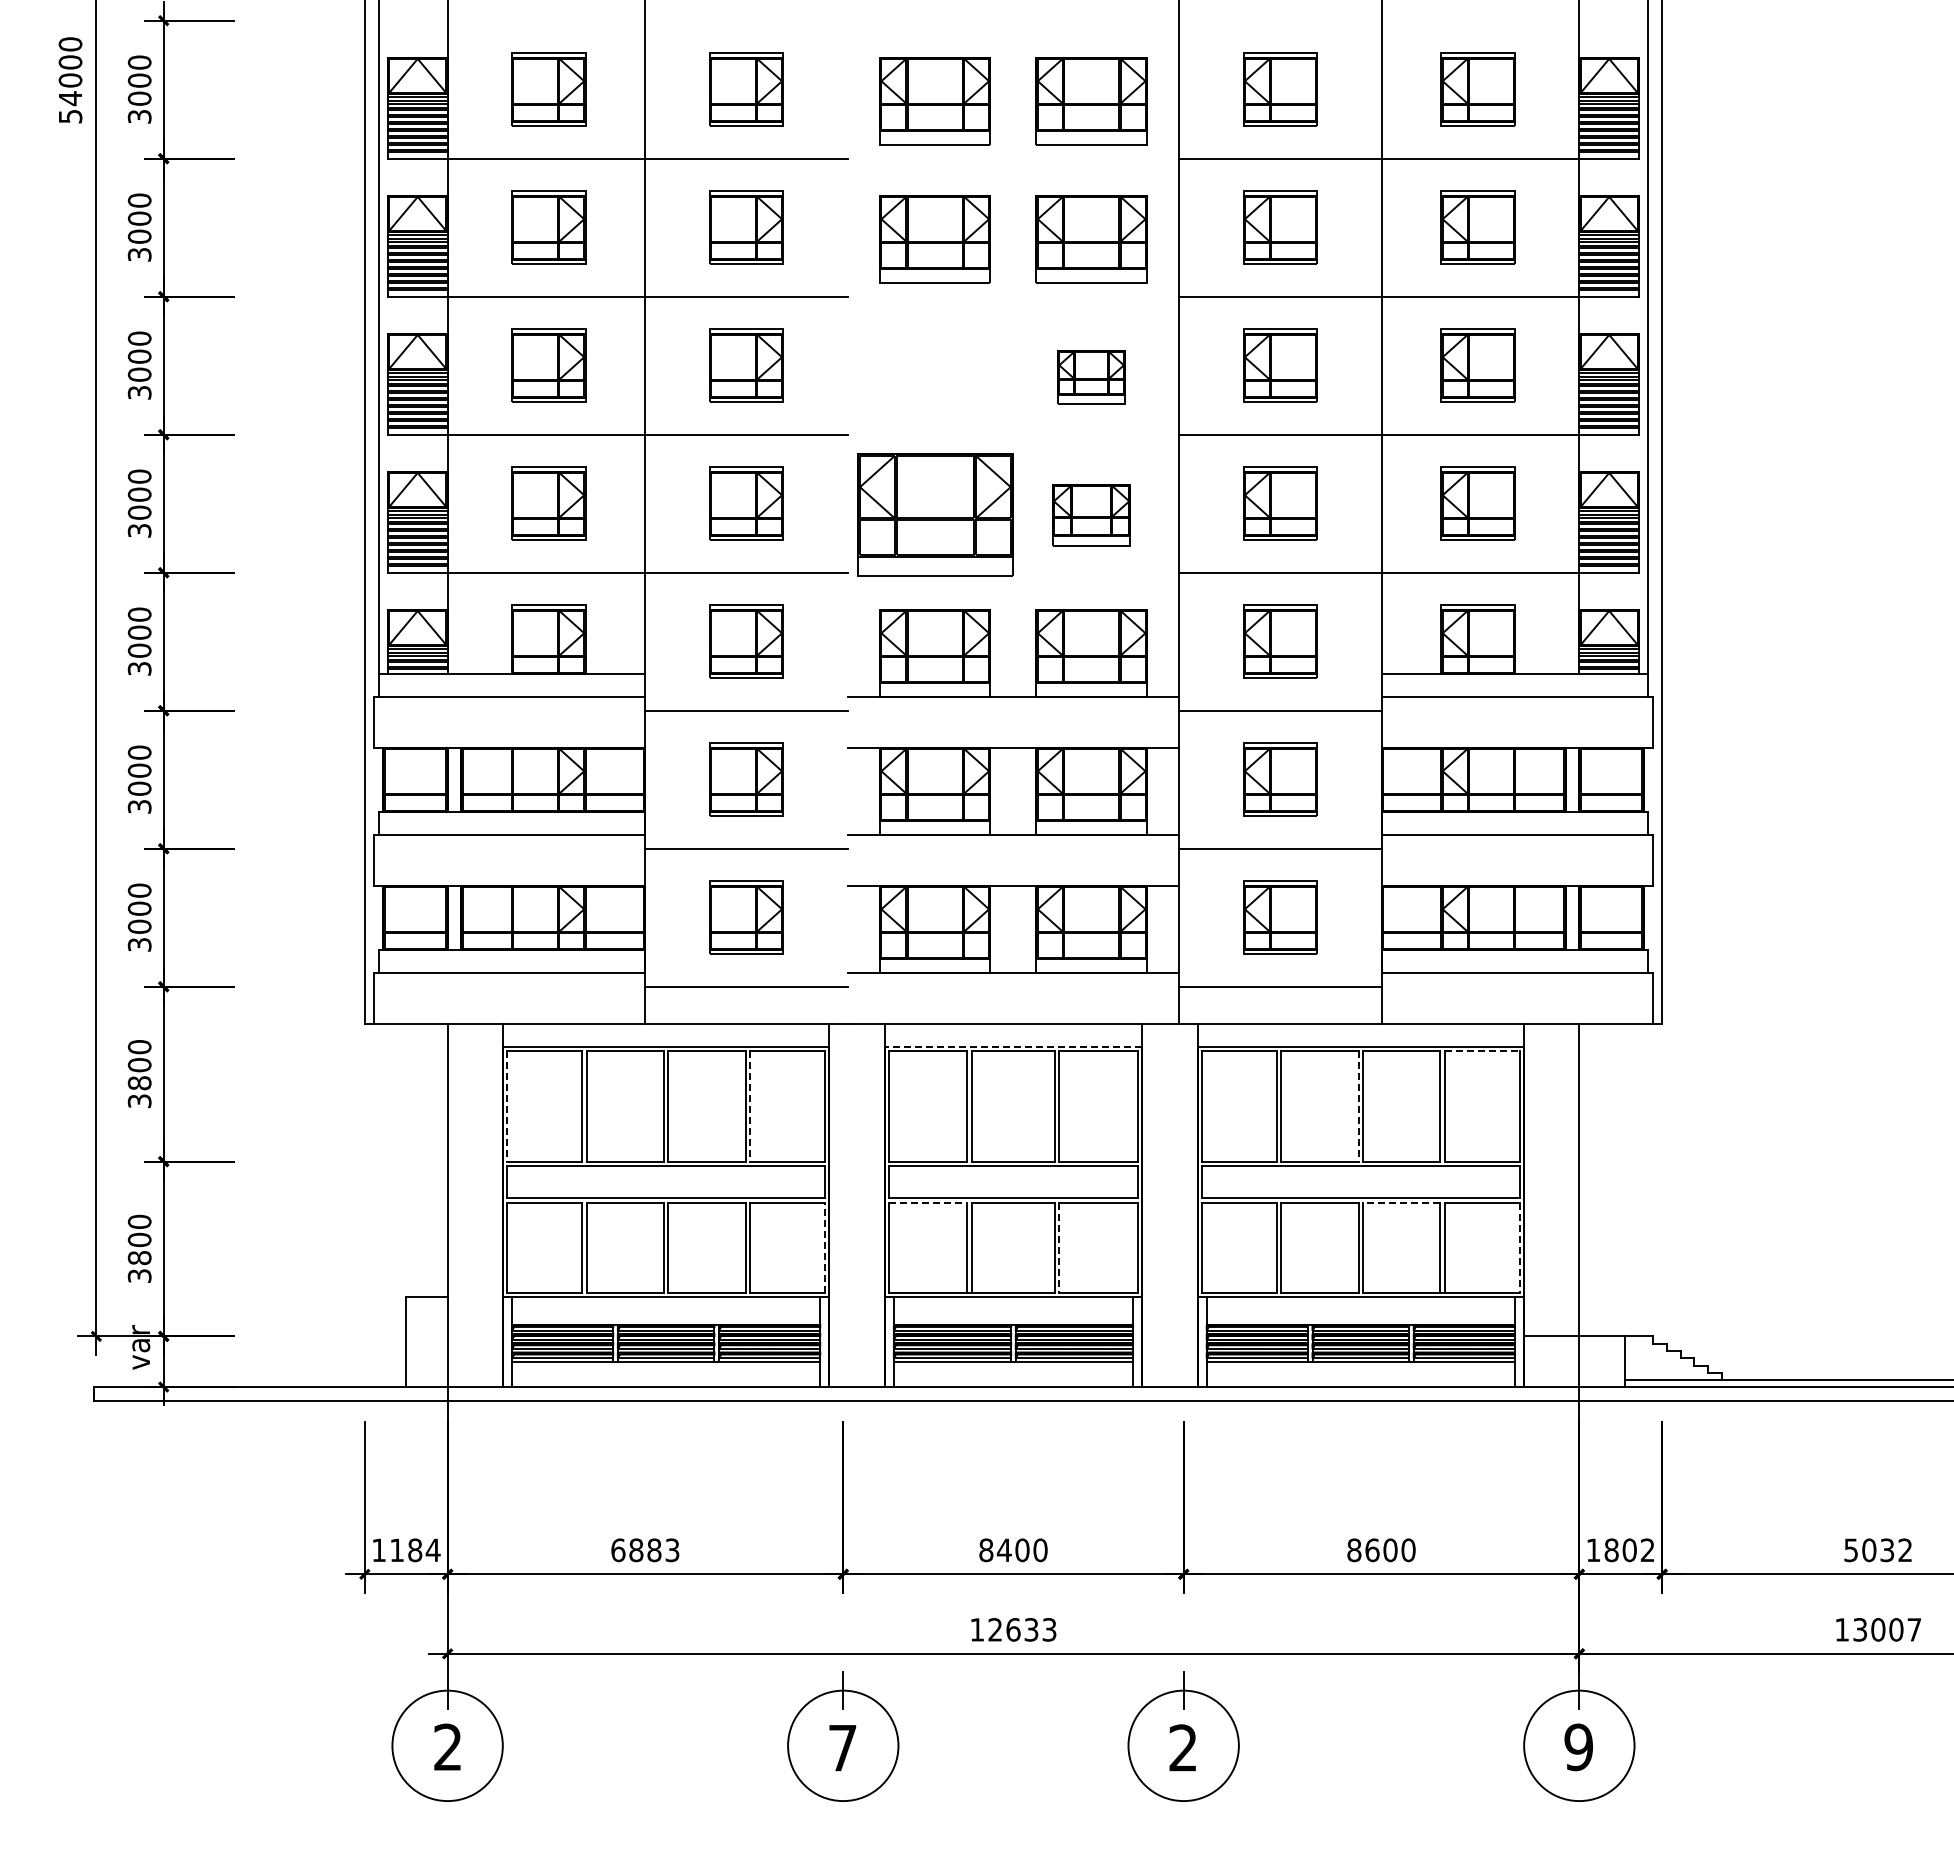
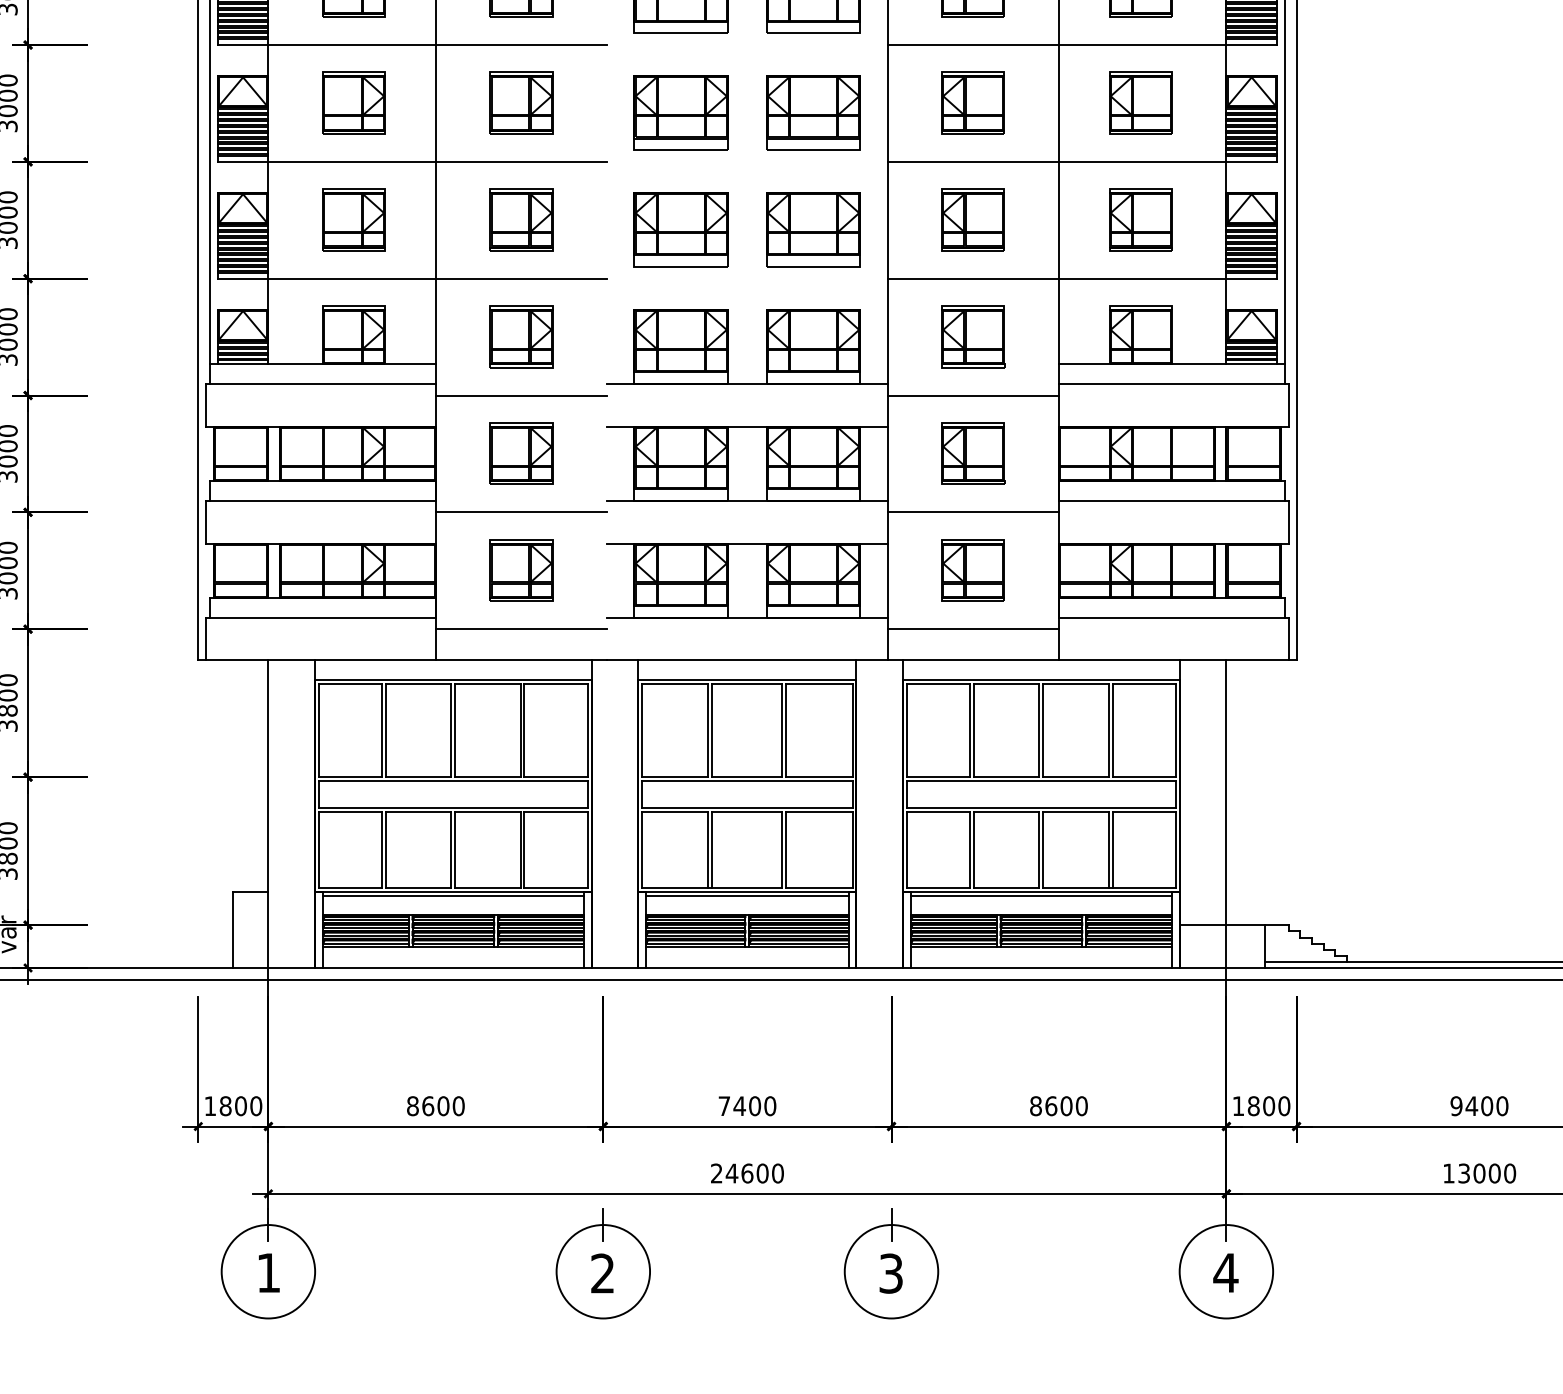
part: (934, 377) -> (680, 113), added
part: (1091, 377) -> (813, 113), size x1.67
part: (934, 515) -> (680, 230), size x0.71
part: (1091, 515) -> (813, 230), size x1.43
line: (1013, 1046) -> (747, 679), dashed -> solid
line: (1482, 1051) -> (1144, 683), dashed -> solid
line: (507, 1106) -> (319, 730), dashed -> solid
line: (750, 1106) -> (524, 730), dashed -> solid
line: (1358, 1106) -> (1039, 730), dashed -> solid
line: (928, 1203) -> (675, 812), dashed -> solid
line: (1401, 1203) -> (1075, 812), dashed -> solid
line: (824, 1247) -> (587, 849), dashed -> solid
line: (1059, 1247) -> (786, 849), dashed -> solid
line: (1519, 1247) -> (1175, 849), dashed -> solid
line: (666, 1301) -> (453, 895), added
line: (1013, 1301) -> (747, 895), added
line: (1360, 1301) -> (1041, 895), added
text: (415, 1550) -> (241, 1106), 1184 -> 1800
text: (645, 1550) -> (435, 1106), 6883 -> 8600
text: (986, 1550) -> (724, 1106), 8400 -> 7400
text: (1647, 1550) -> (1284, 1106), 1802 -> 1800
text: (1878, 1550) -> (1479, 1106), 5032 -> 9400
text: (1013, 1629) -> (747, 1173), 12633 -> 24600
text: (1914, 1629) -> (1510, 1173), 13007 -> 13000
text: (447, 1746) -> (268, 1272), 2 -> 1
text: (842, 1747) -> (602, 1273), 7 -> 2
text: (1182, 1747) -> (890, 1273), 2 -> 3
text: (1578, 1747) -> (1225, 1273), 9 -> 4

